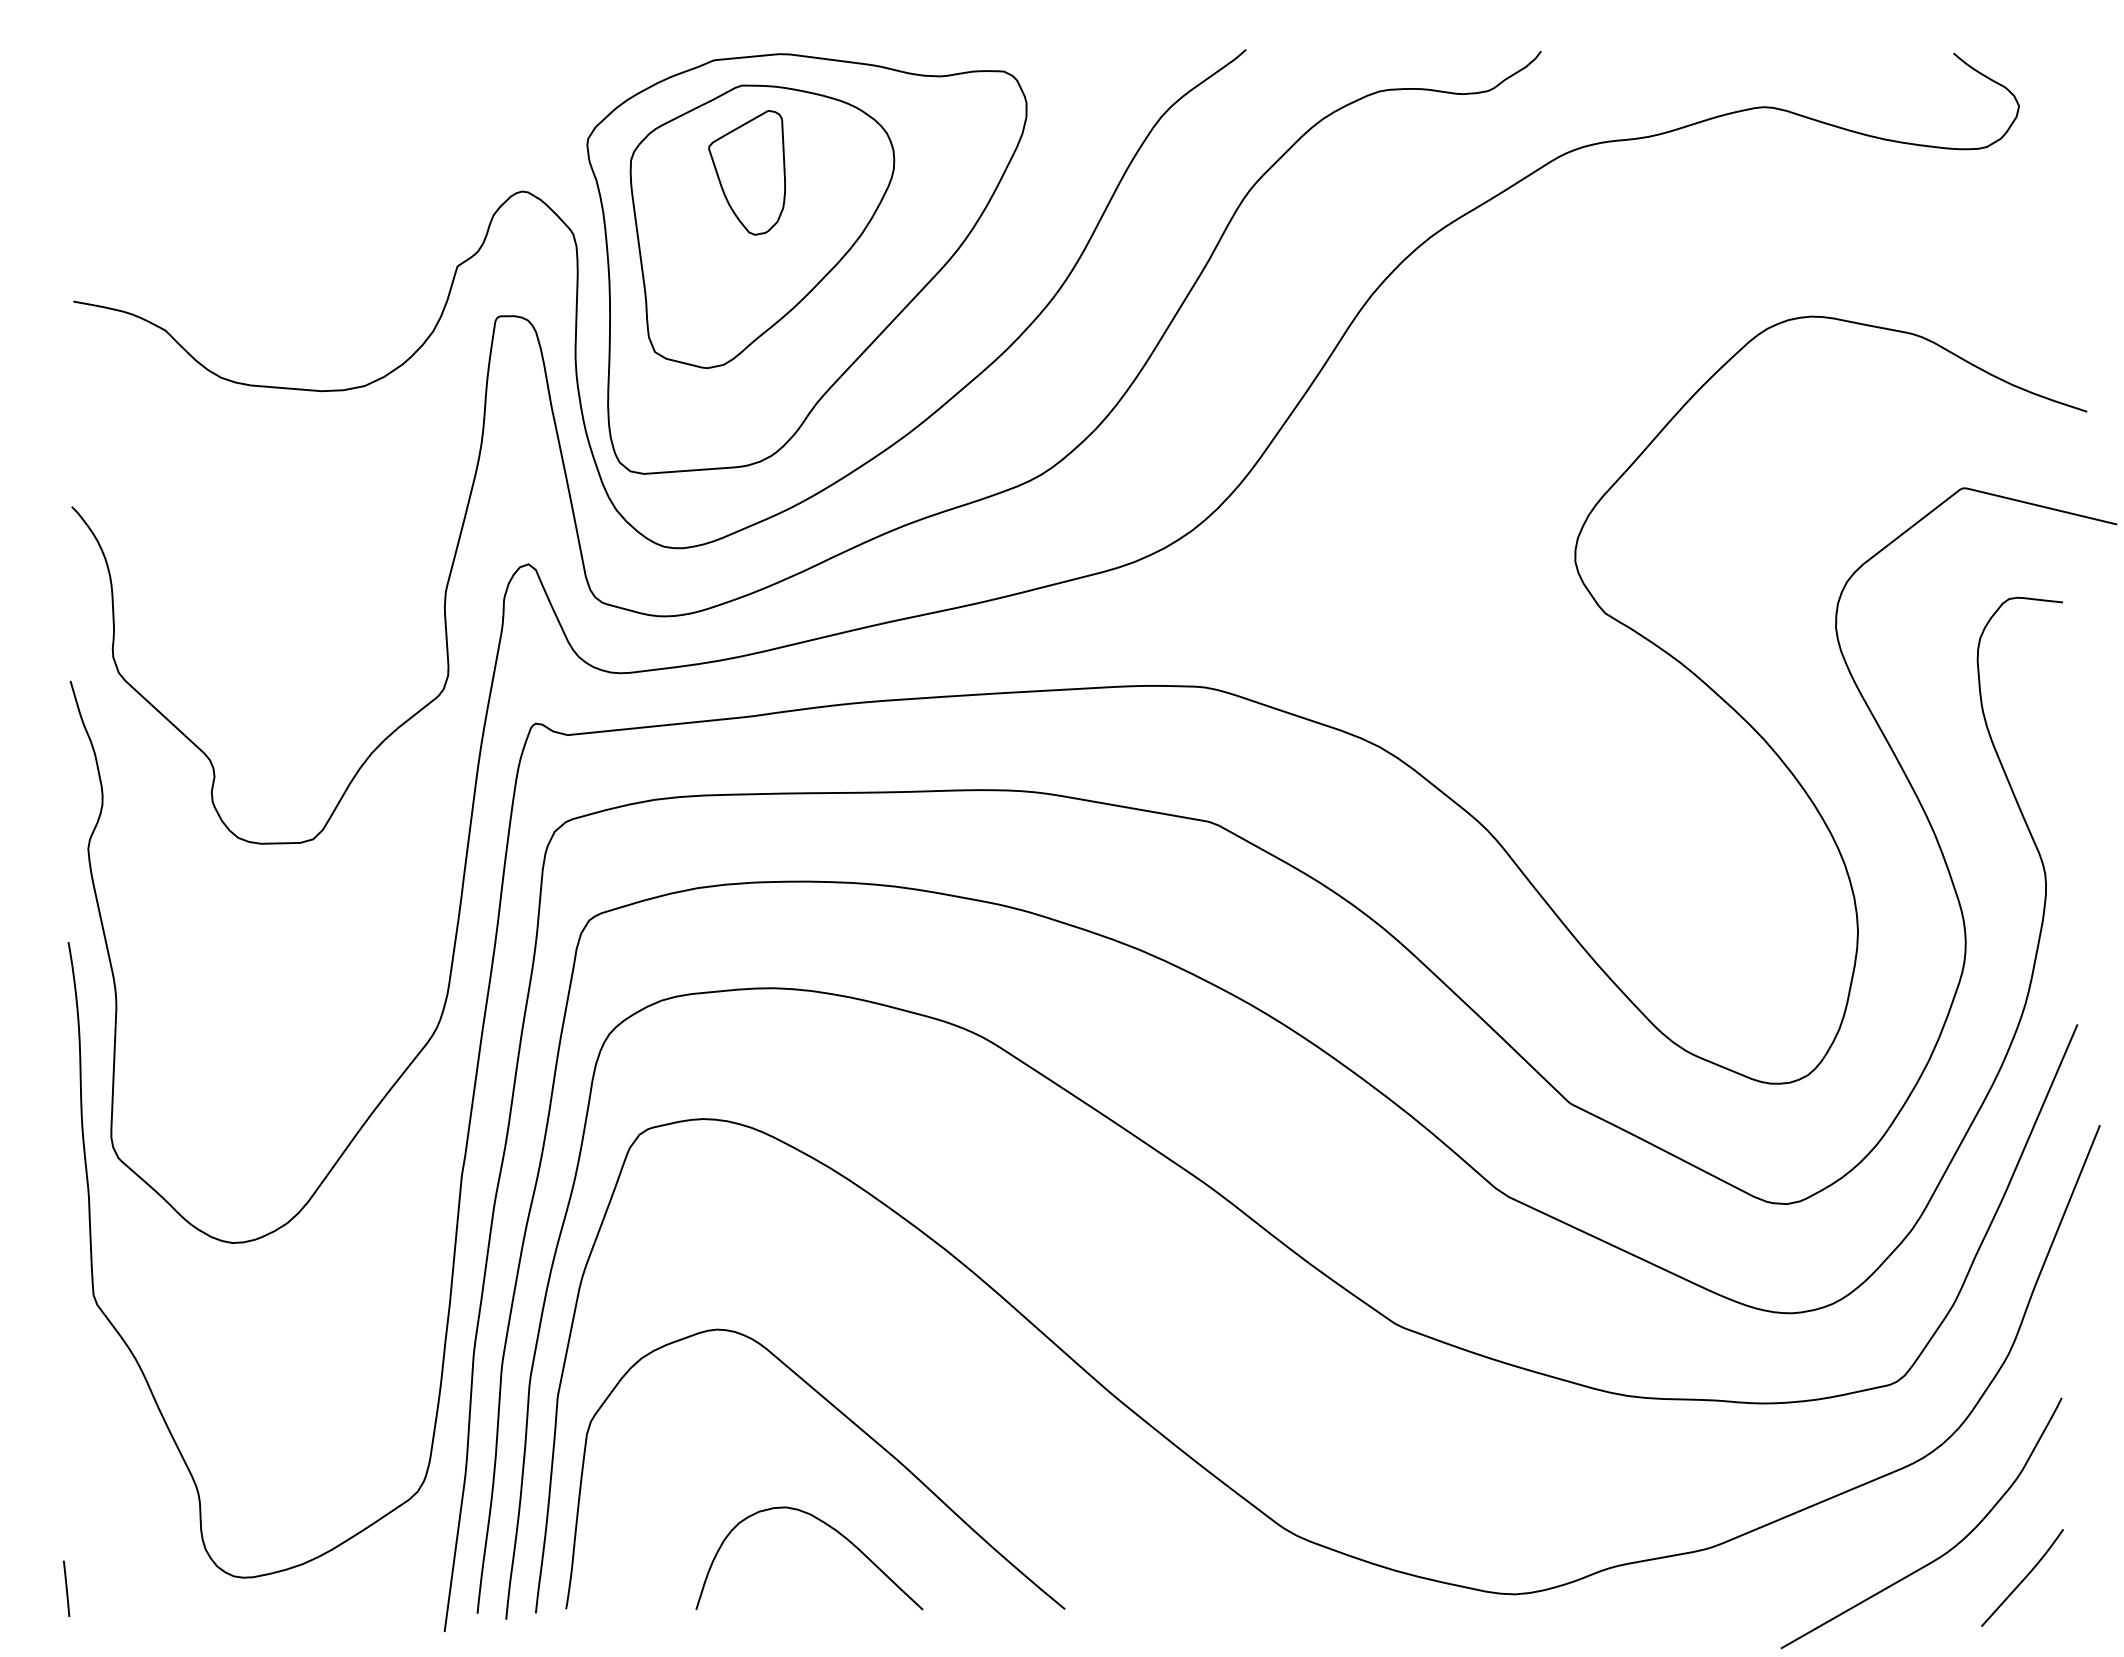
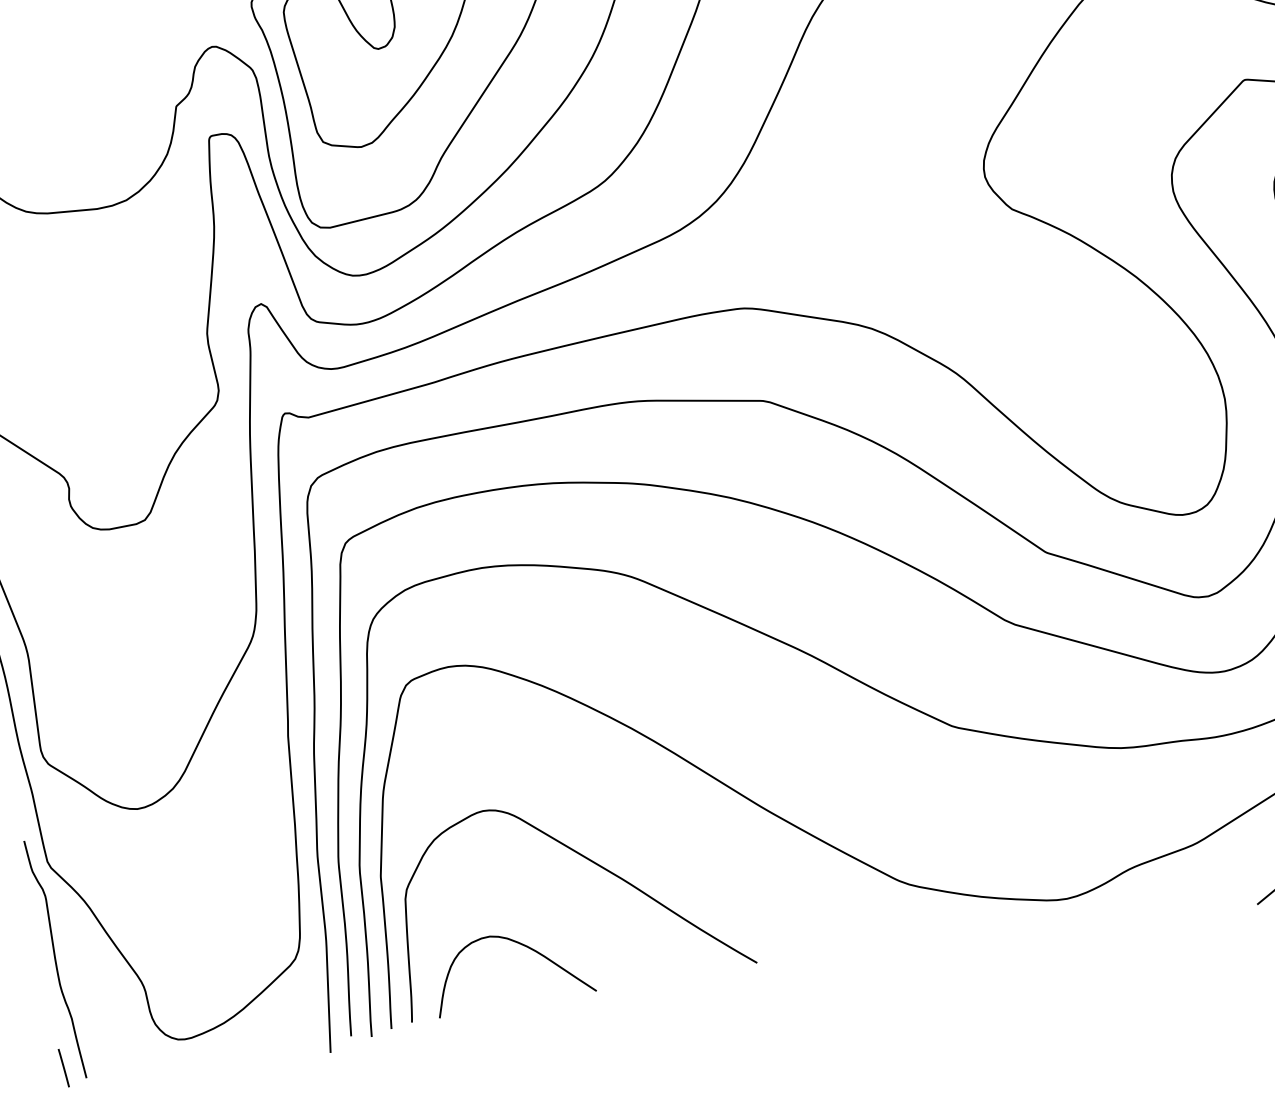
curve: (80, 1434) -> (55, 959), added
curve: (829, 1527) -> (522, 945), moved

